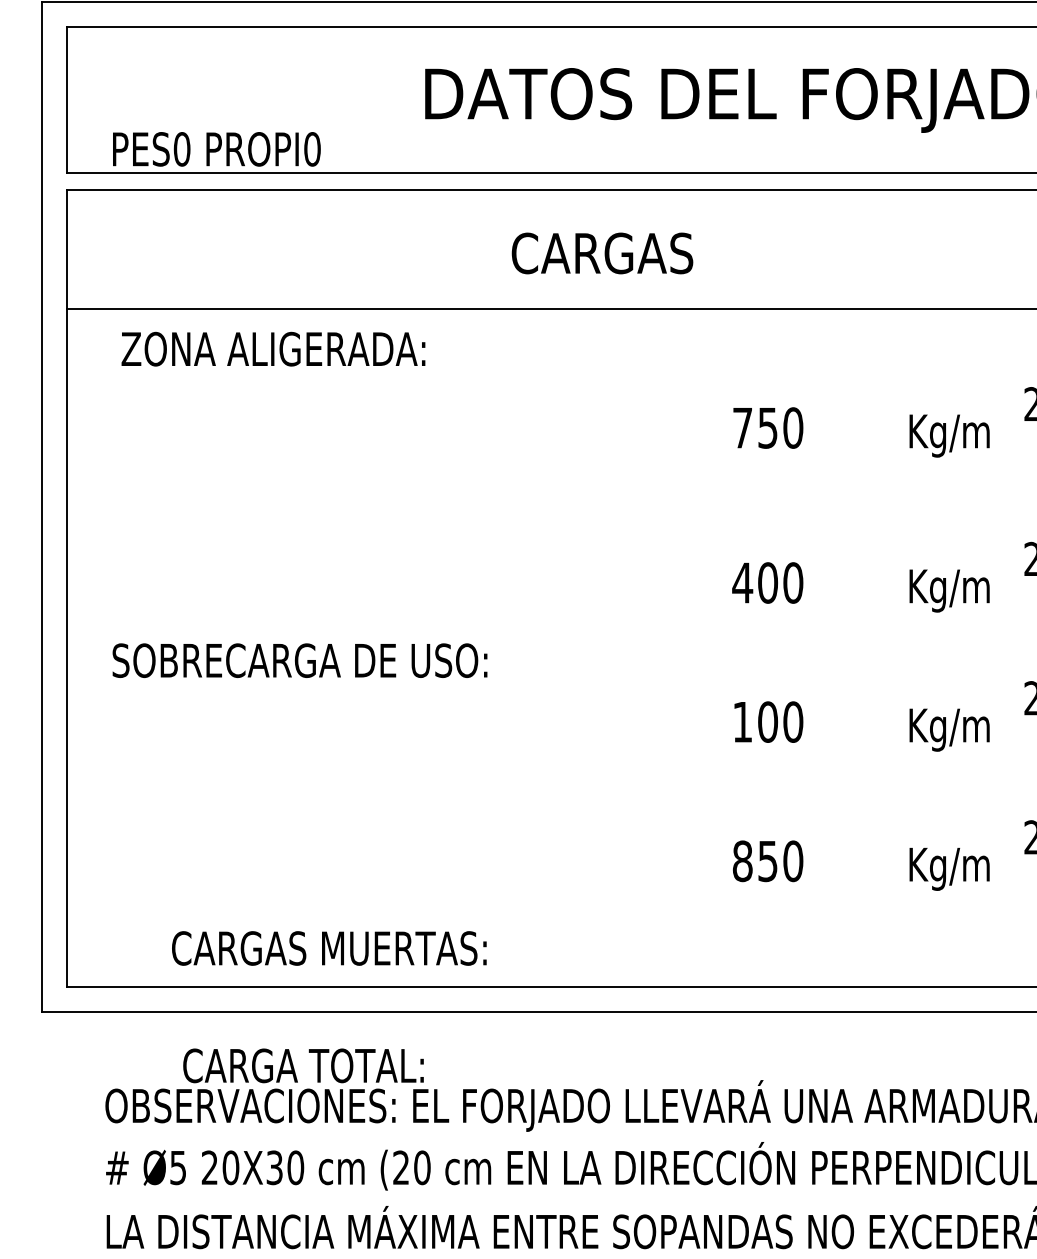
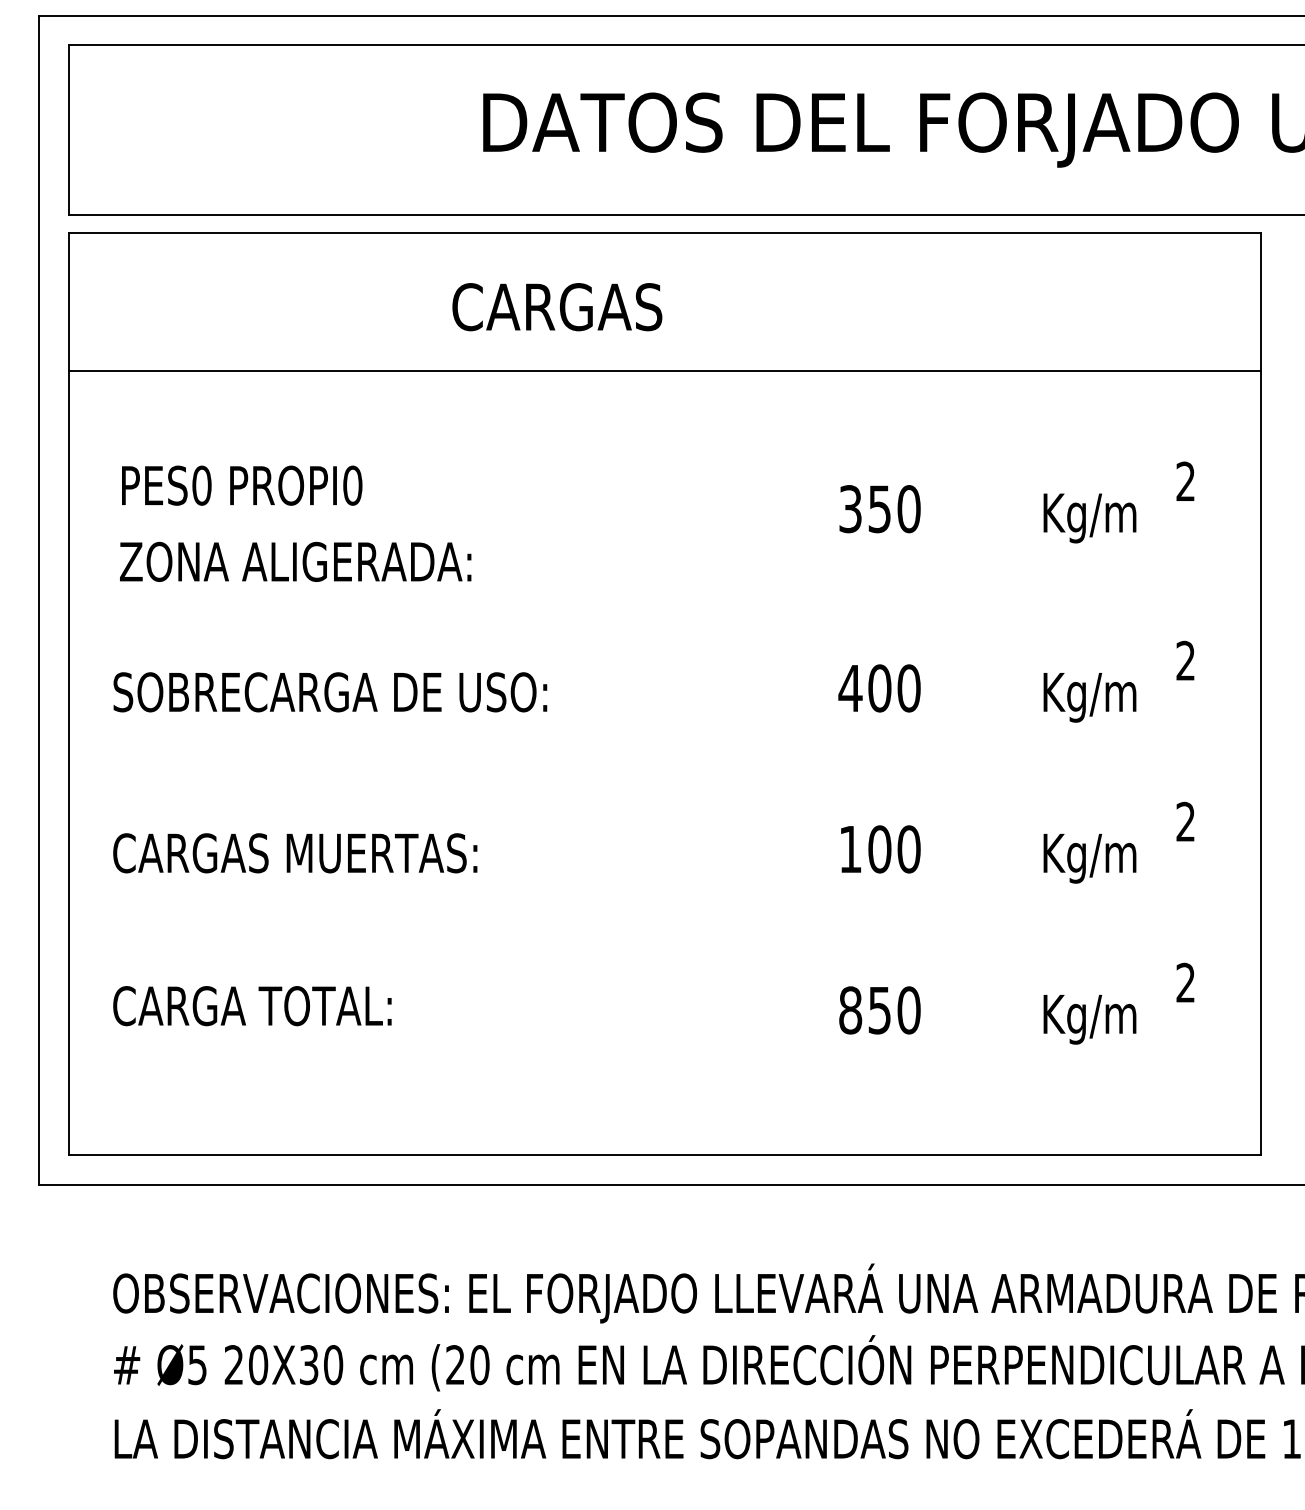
text: (217, 149) -> (242, 485), moved
text: (602, 253) -> (557, 307), moved
text: (273, 348) -> (295, 561), moved
text: (742, 428) -> (850, 509), 750 -> 350
text: (300, 660) -> (330, 692), moved
text: (329, 948) -> (295, 853), moved
text: (303, 1066) -> (252, 1006), moved

